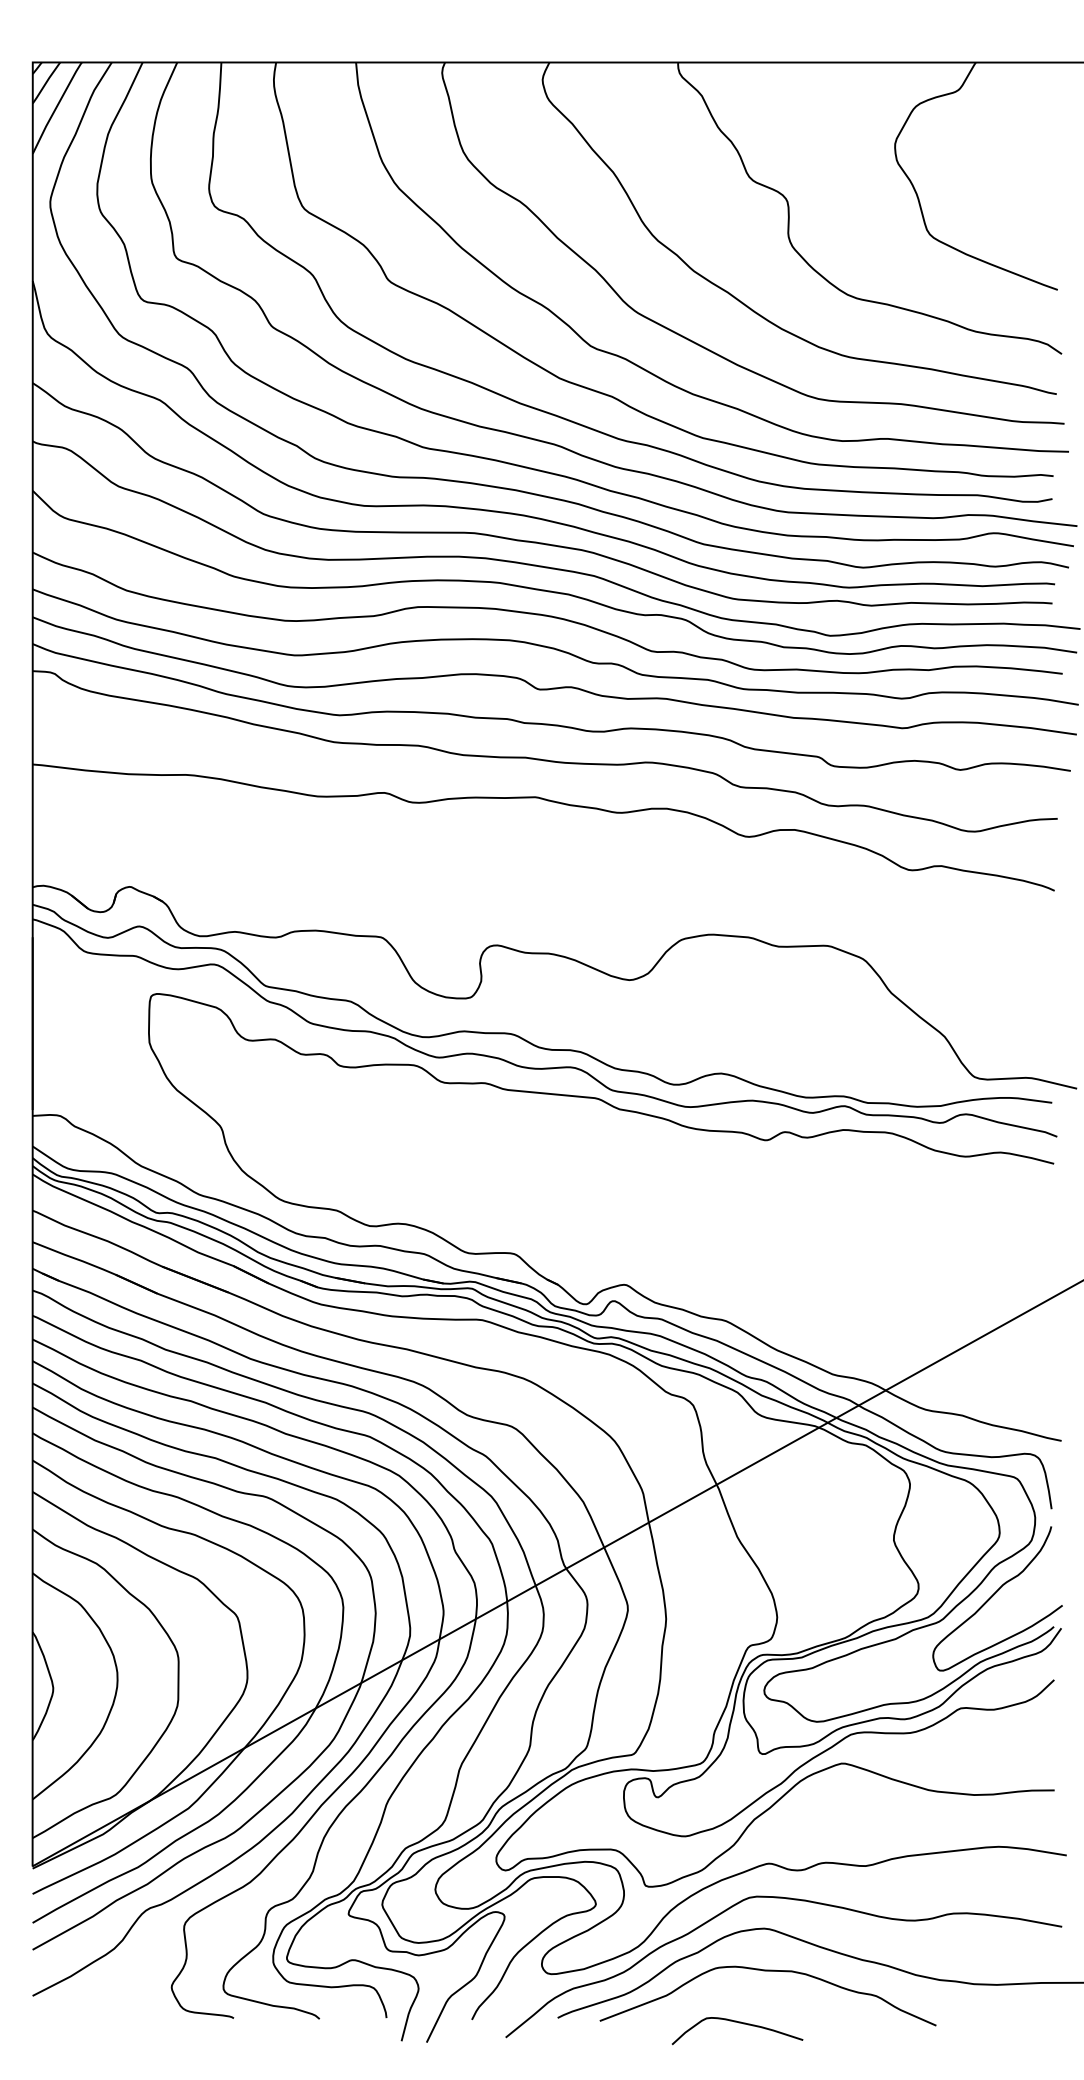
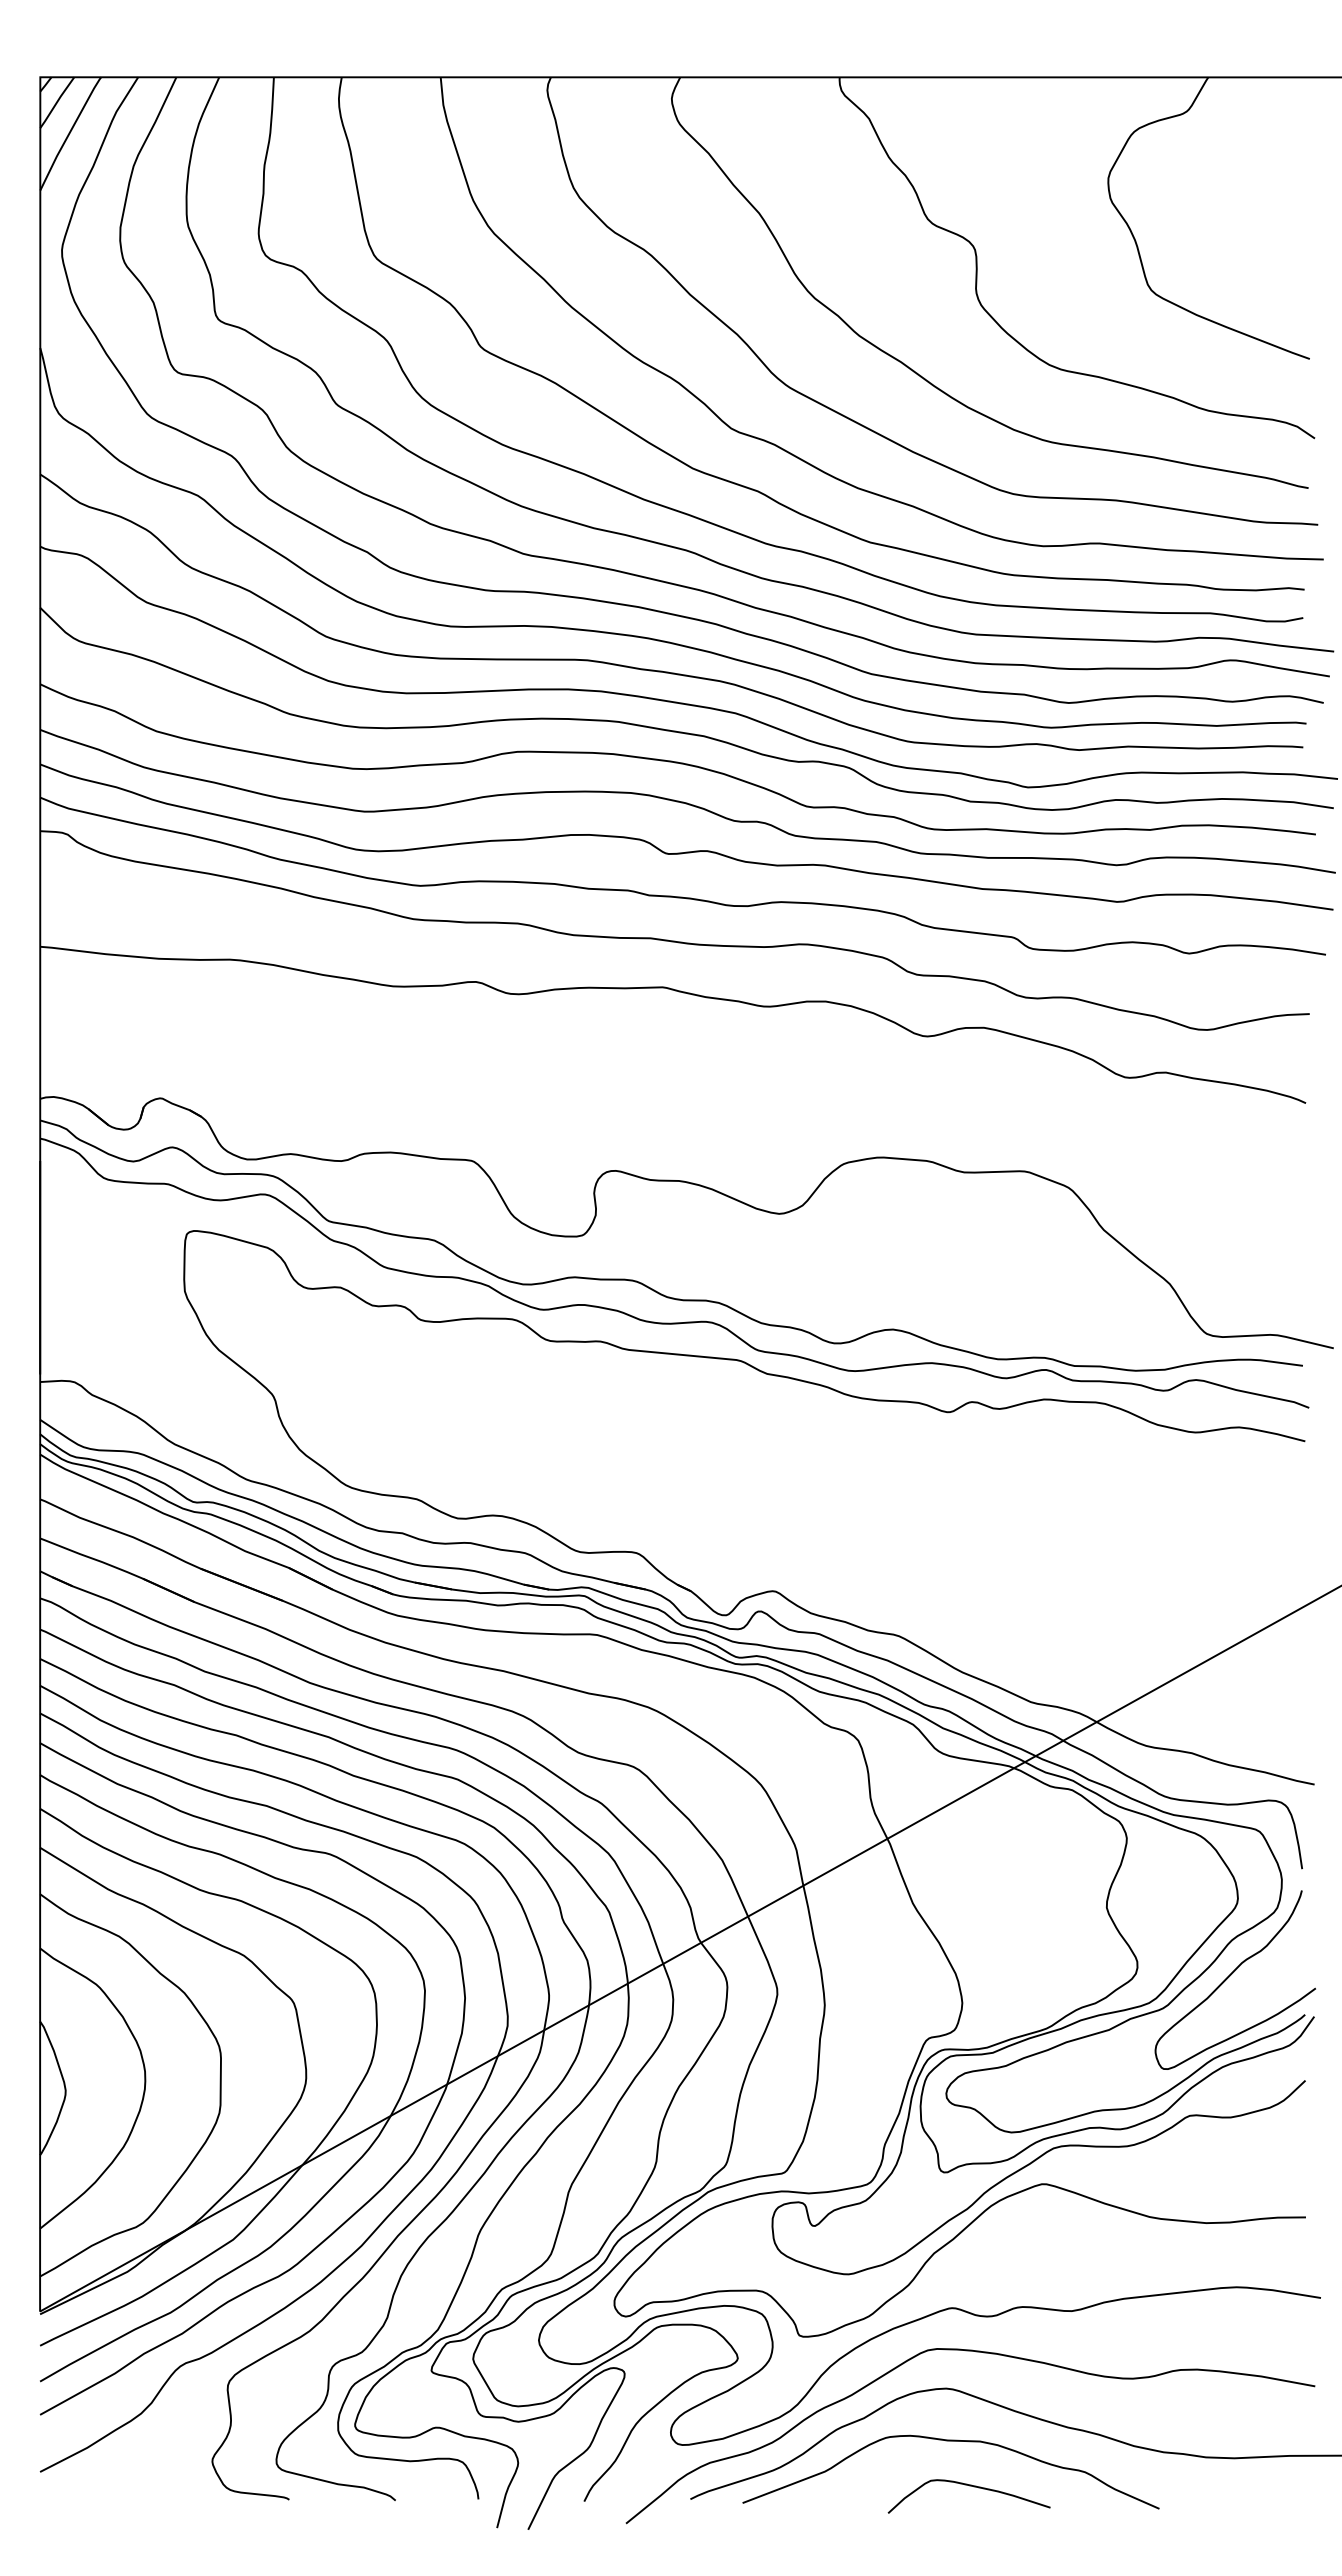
curve: (737, 2023) -> (969, 2486), moved

